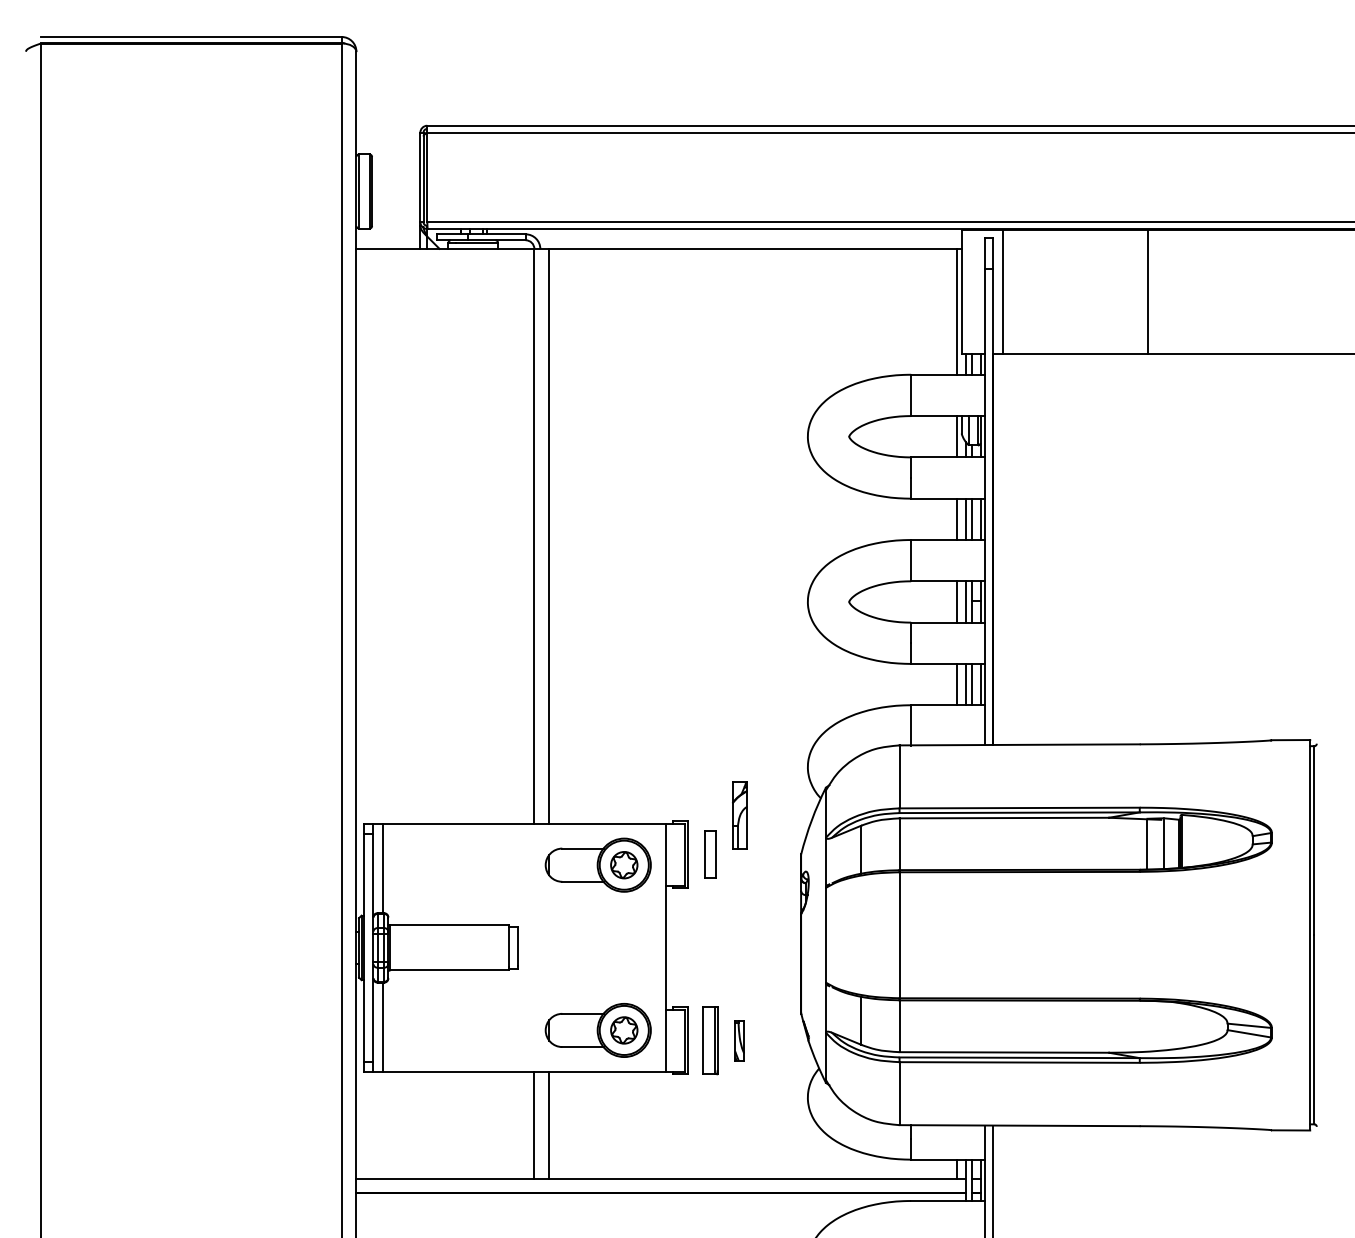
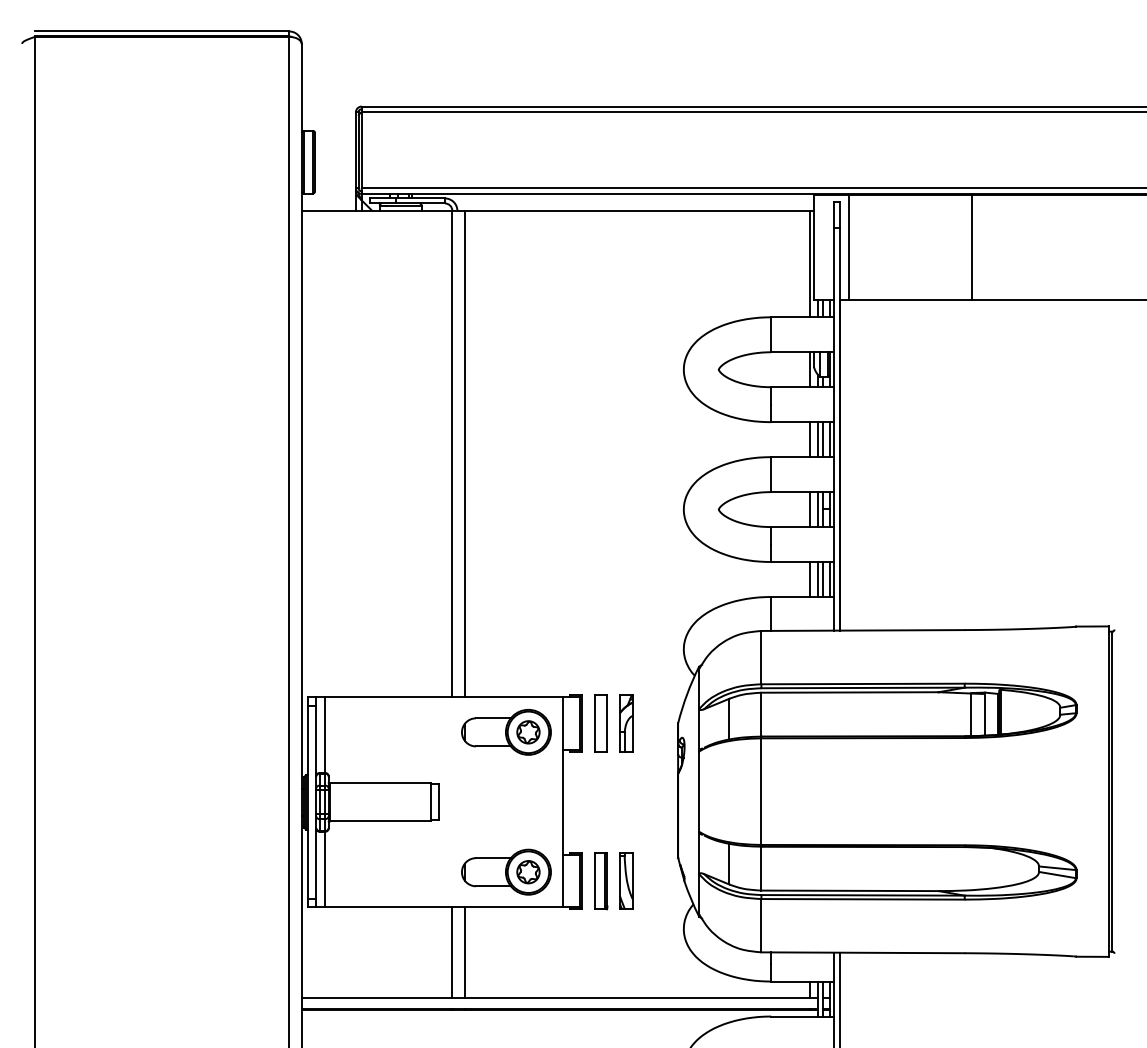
part: (739, 815) -> (625, 723), moved
part: (710, 854) -> (601, 723), size x1.43
part: (739, 1040) -> (625, 880), size x1.67

